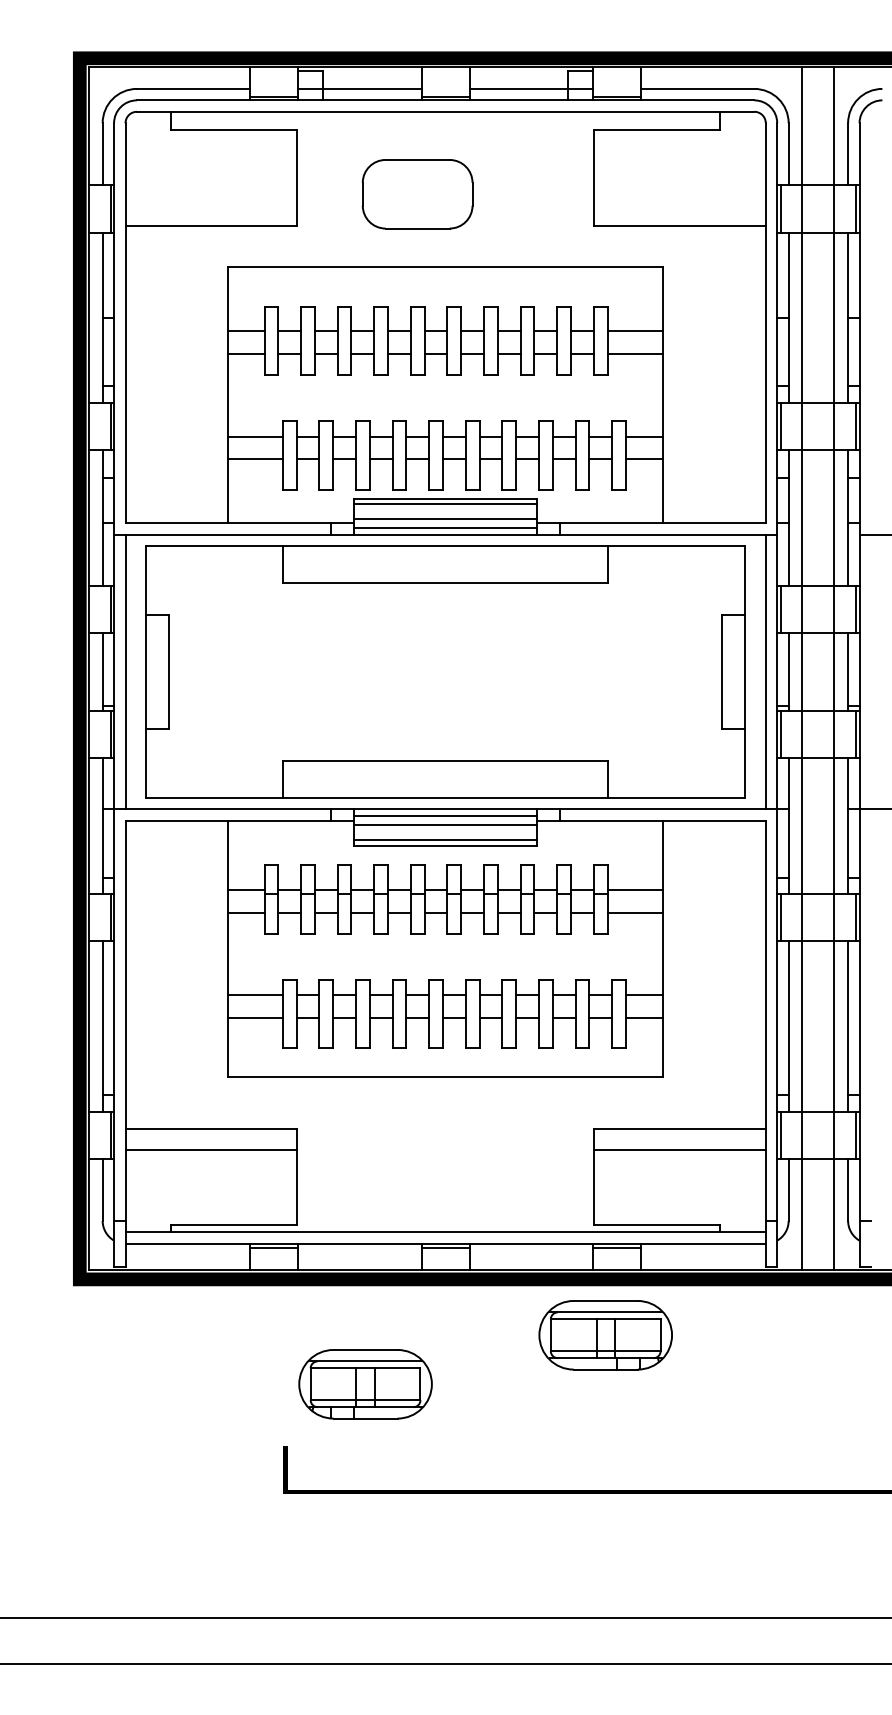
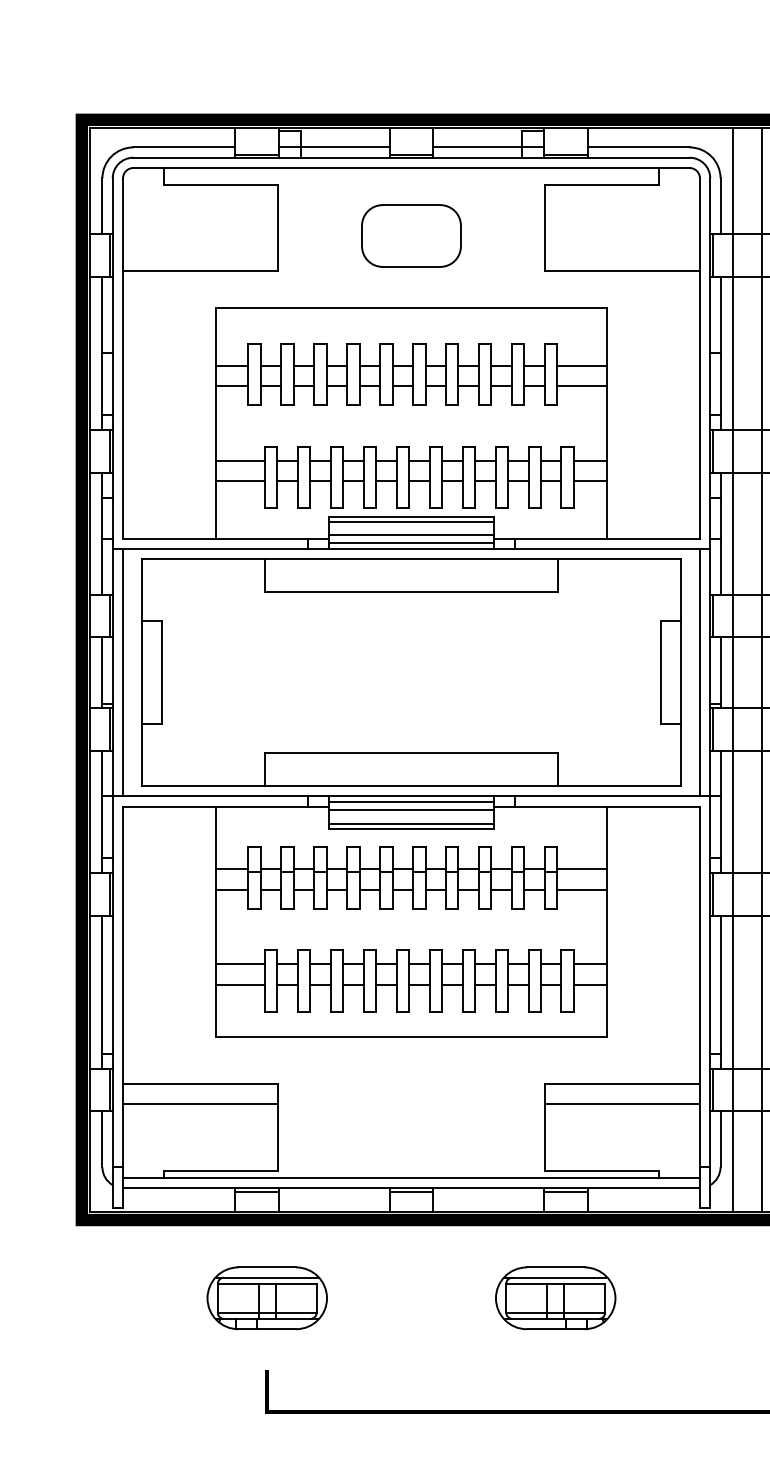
part: (417, 194) -> (411, 236), moved
part: (605, 1335) -> (555, 1298), moved
part: (365, 1384) -> (267, 1298), moved

